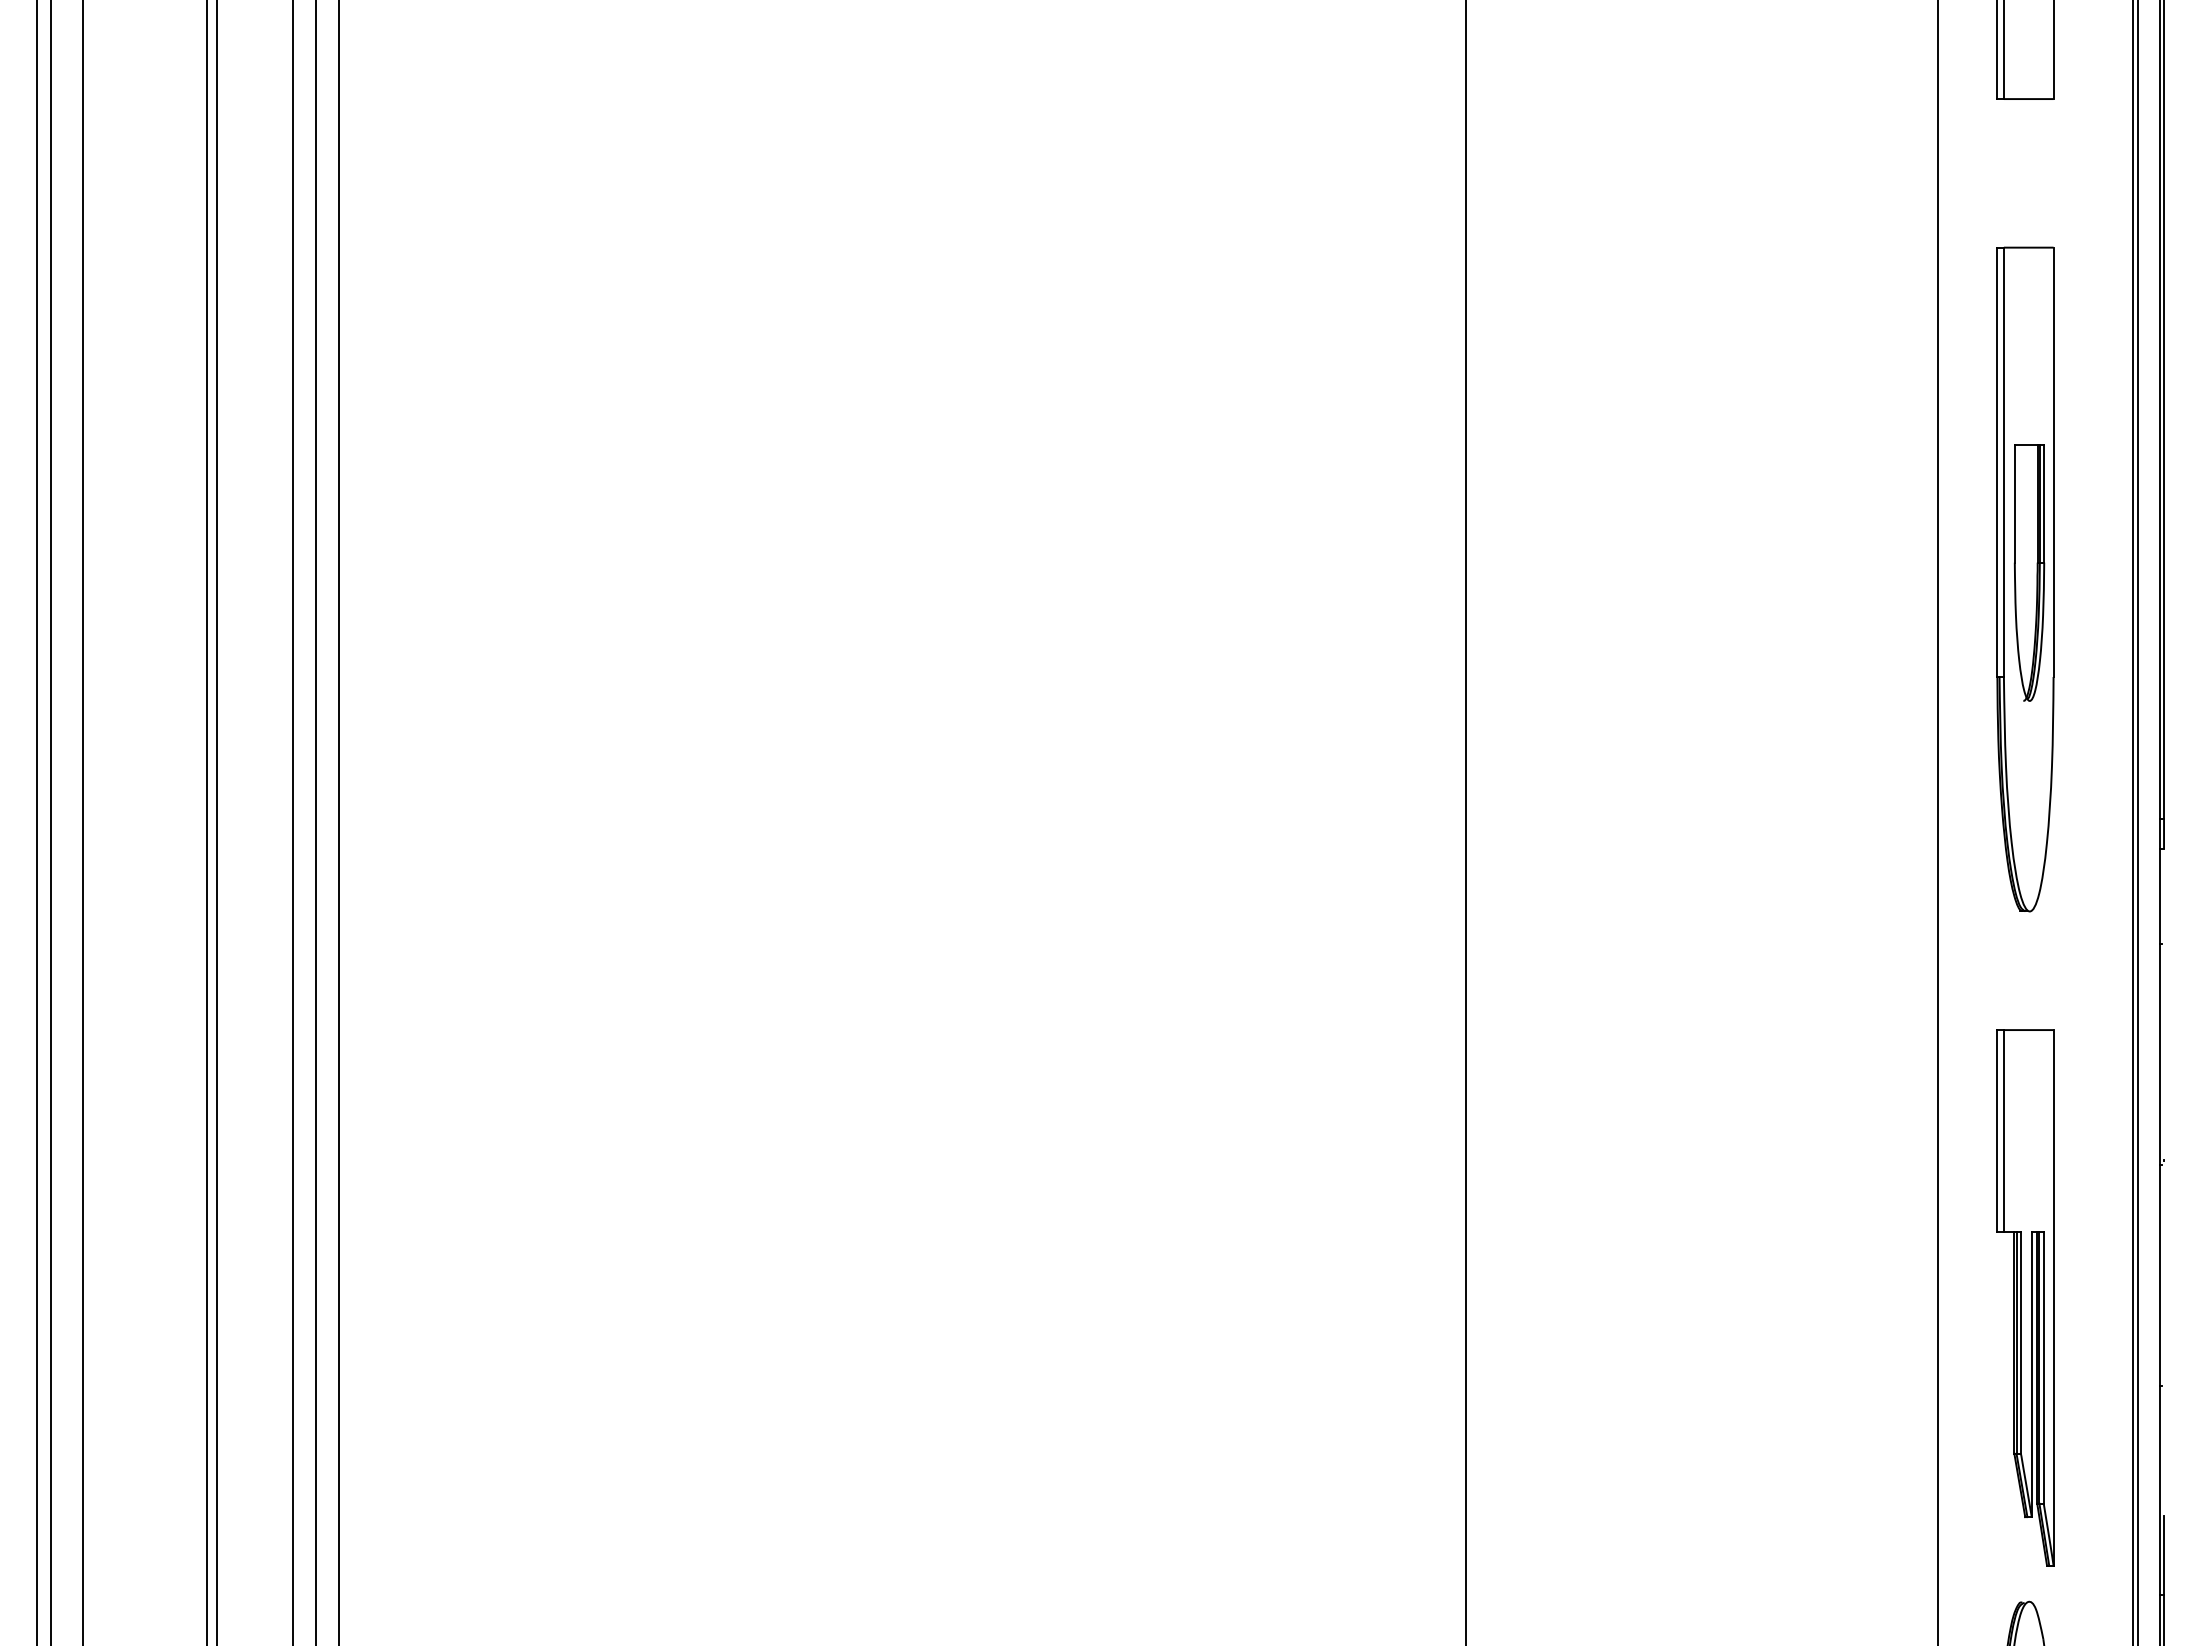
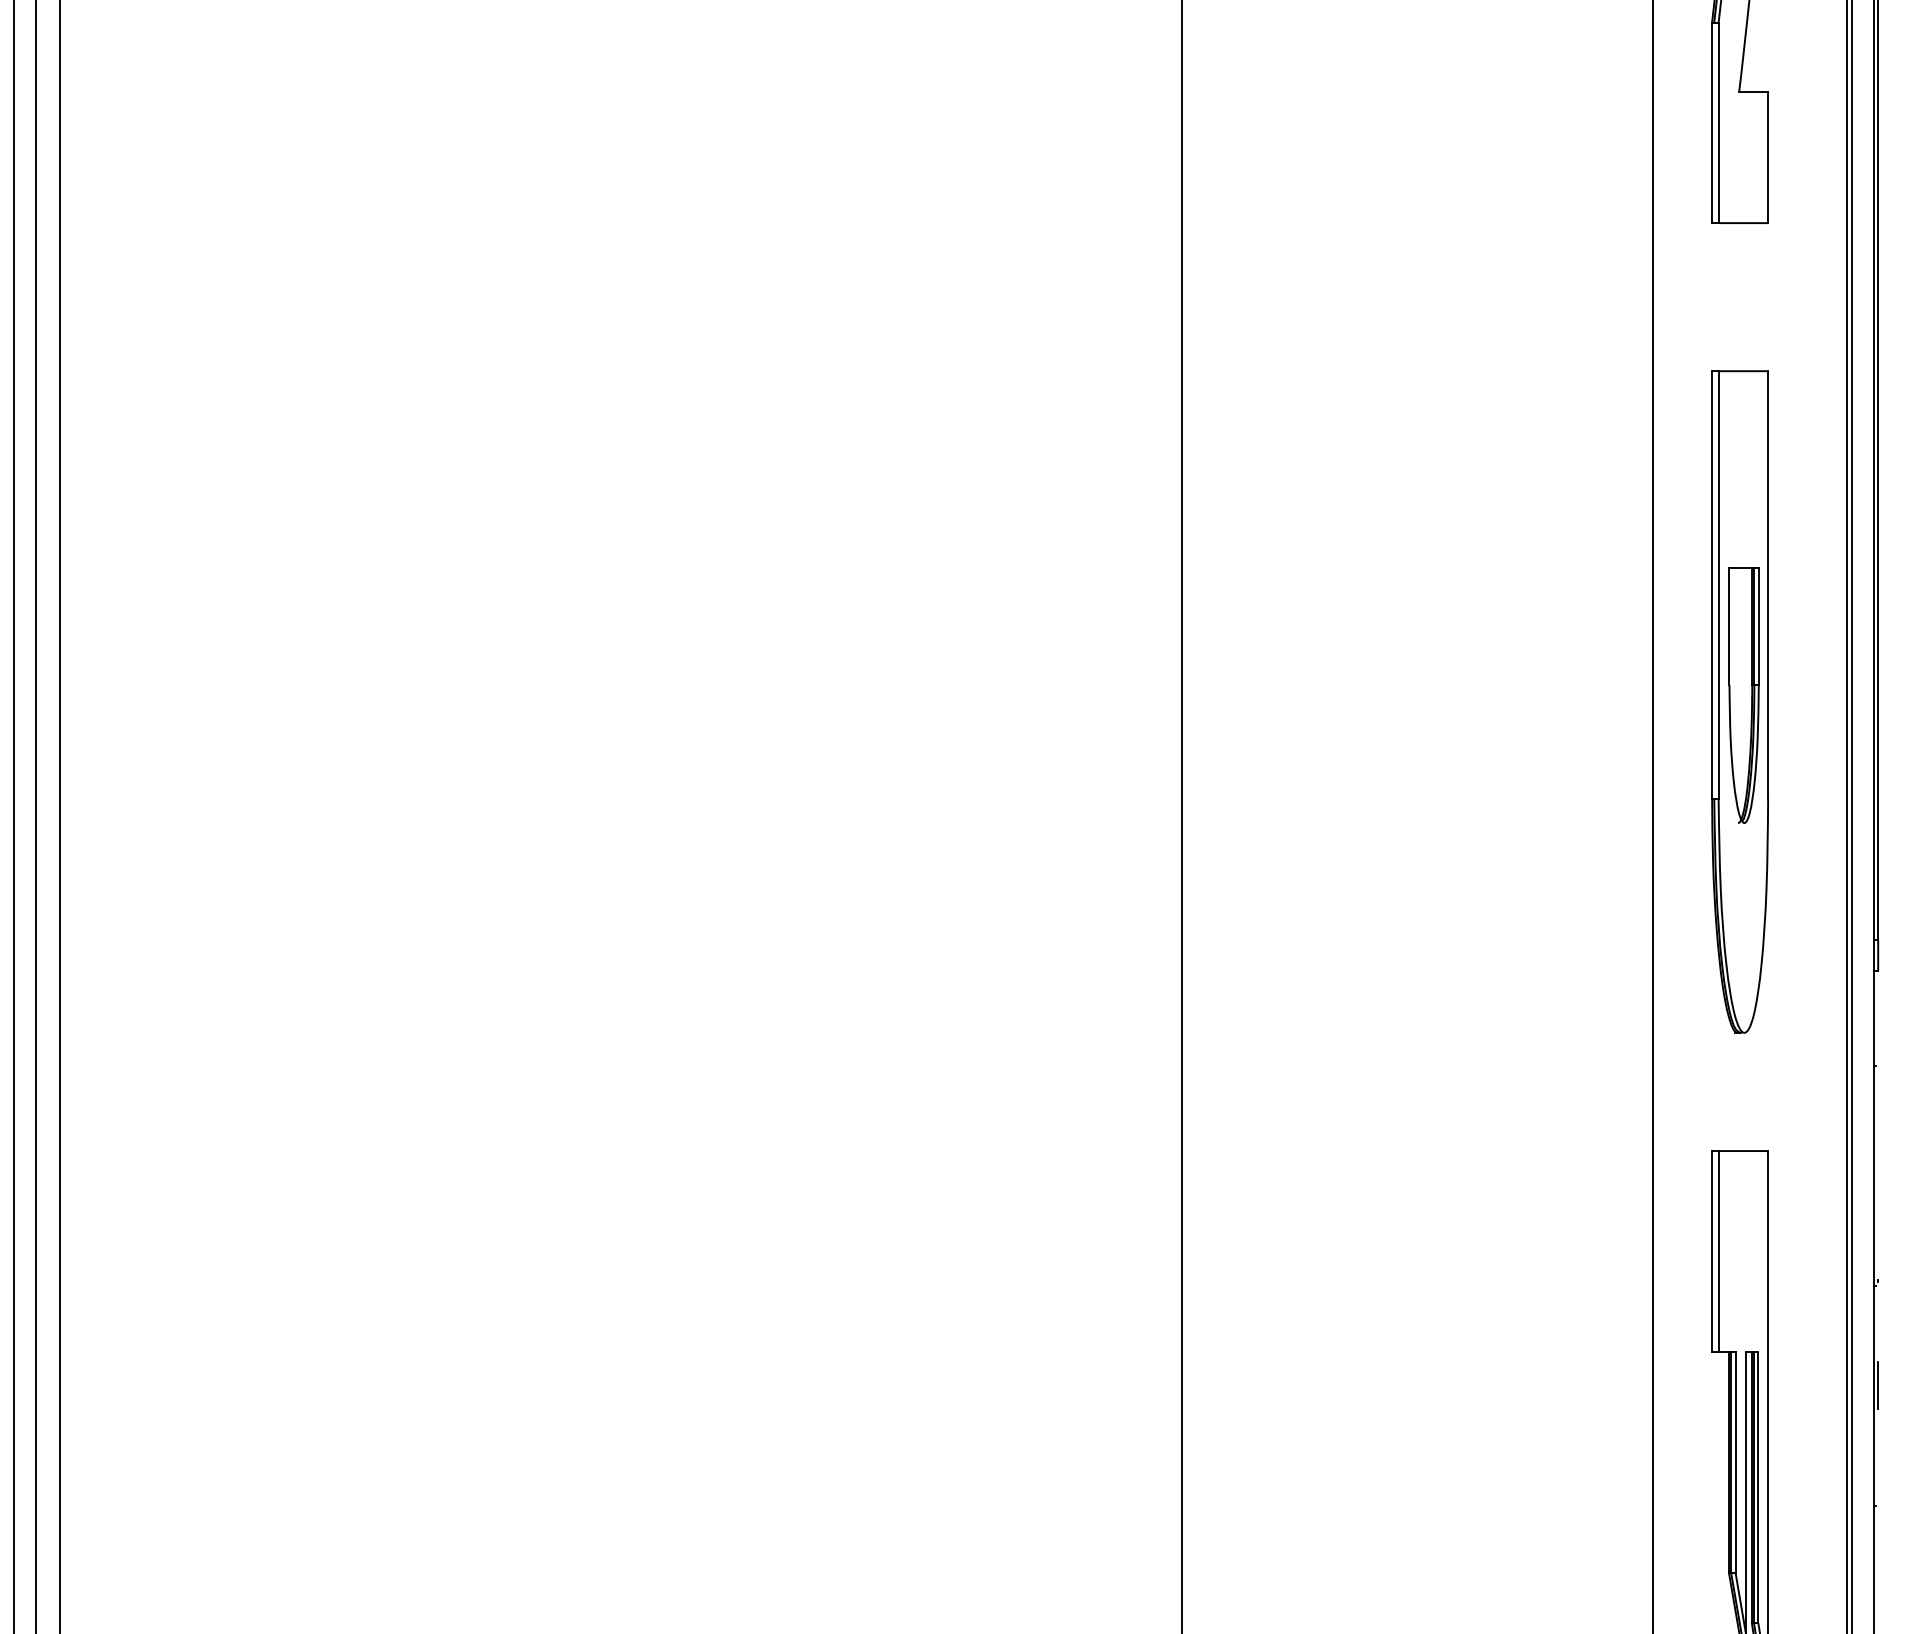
line: (2164, 1264) -> (1878, 1384), added

